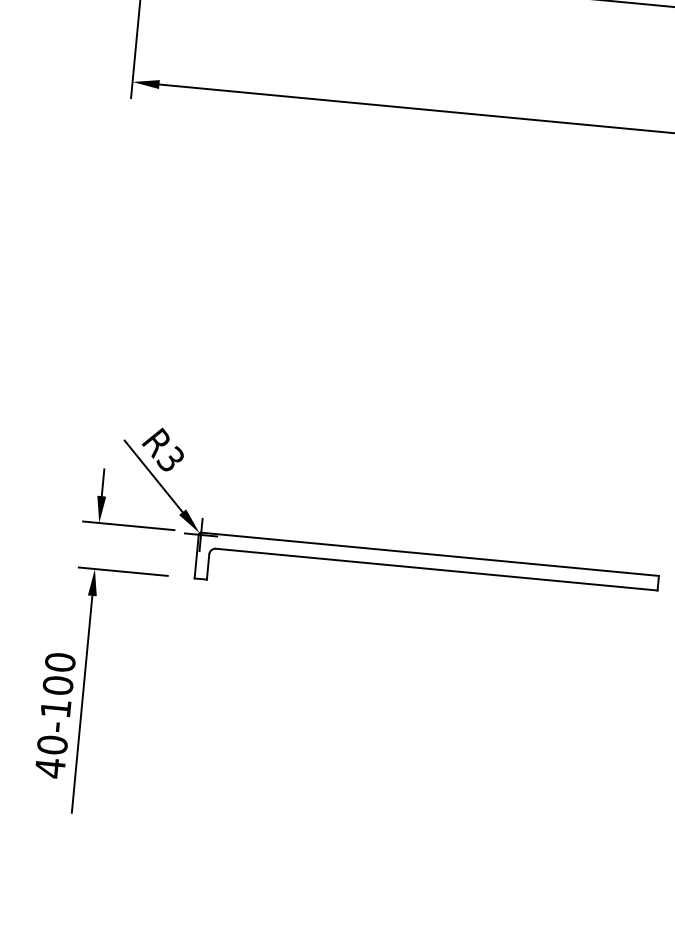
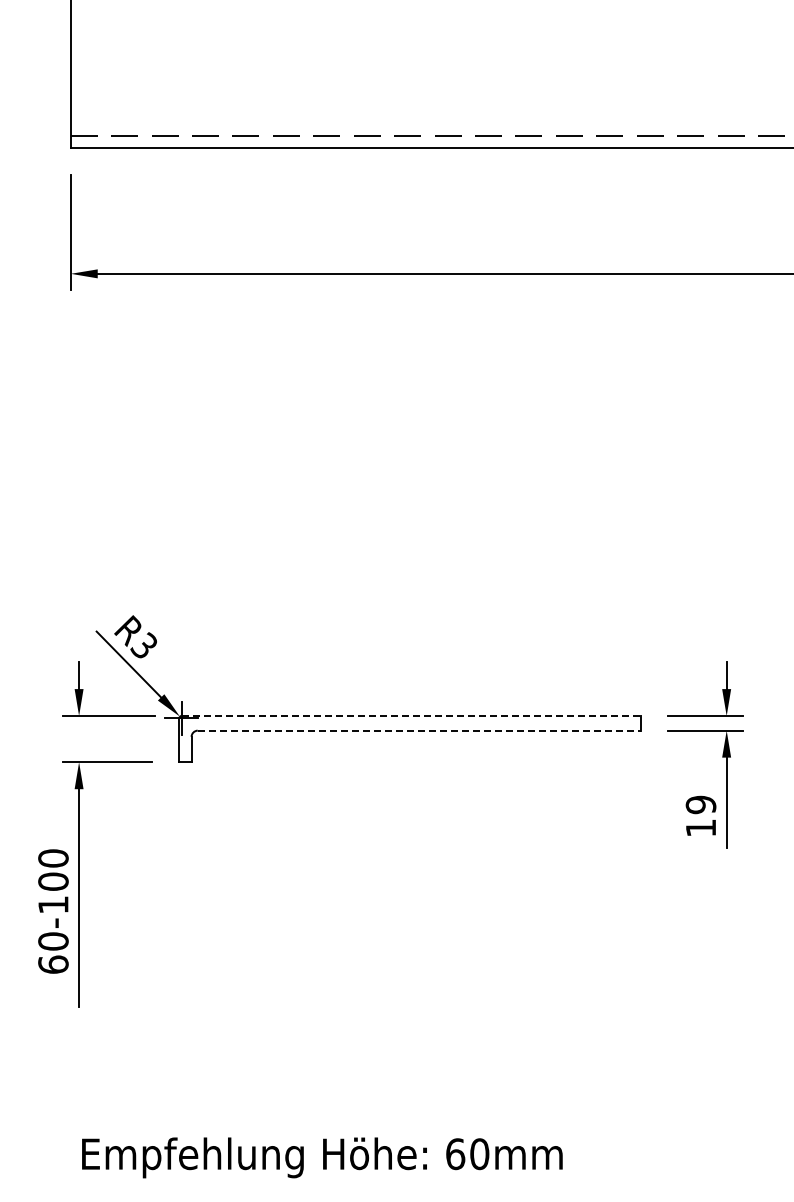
line: (430, 554) -> (411, 716), solid -> dashed
line: (436, 569) -> (419, 730), solid -> dashed
text: (50, 767) -> (53, 964), 40-100 -> 60-100

